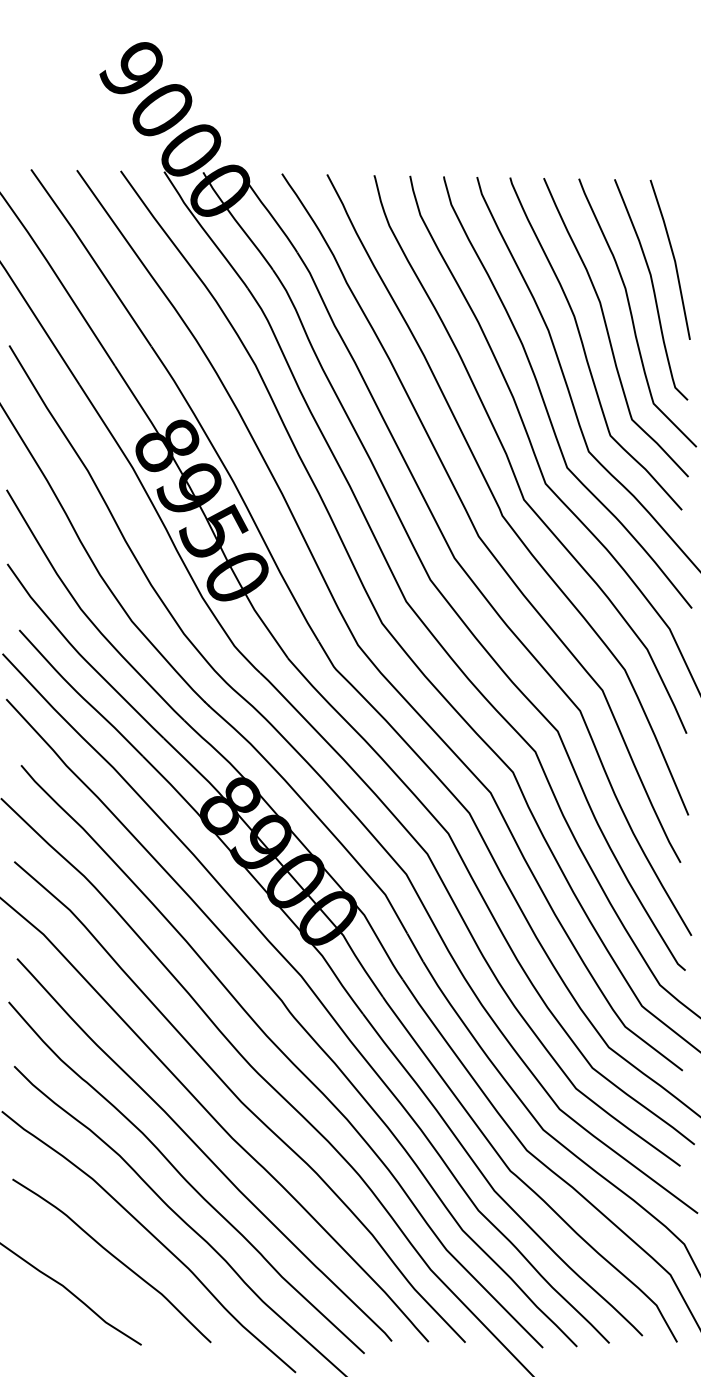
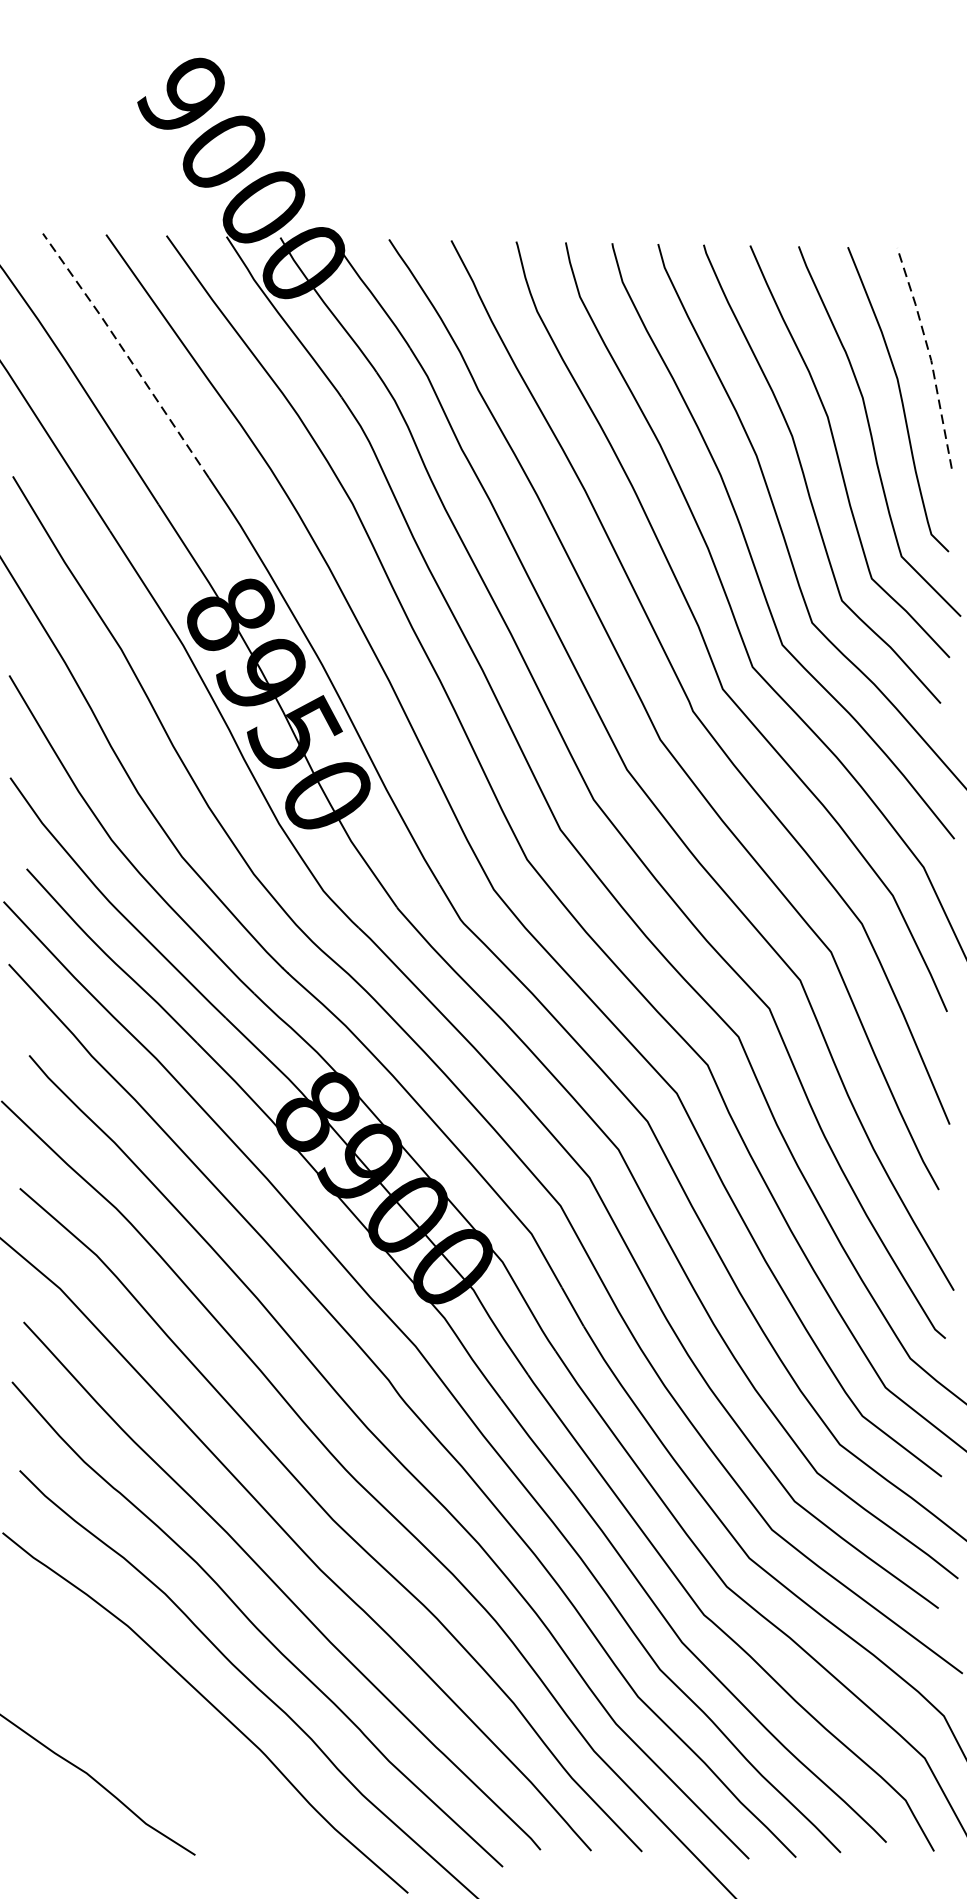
line: (91, 257) -> (126, 355), solid -> dashed
line: (674, 258) -> (930, 356), solid -> dashed
curve: (113, 1257) -> (156, 1734), removed

